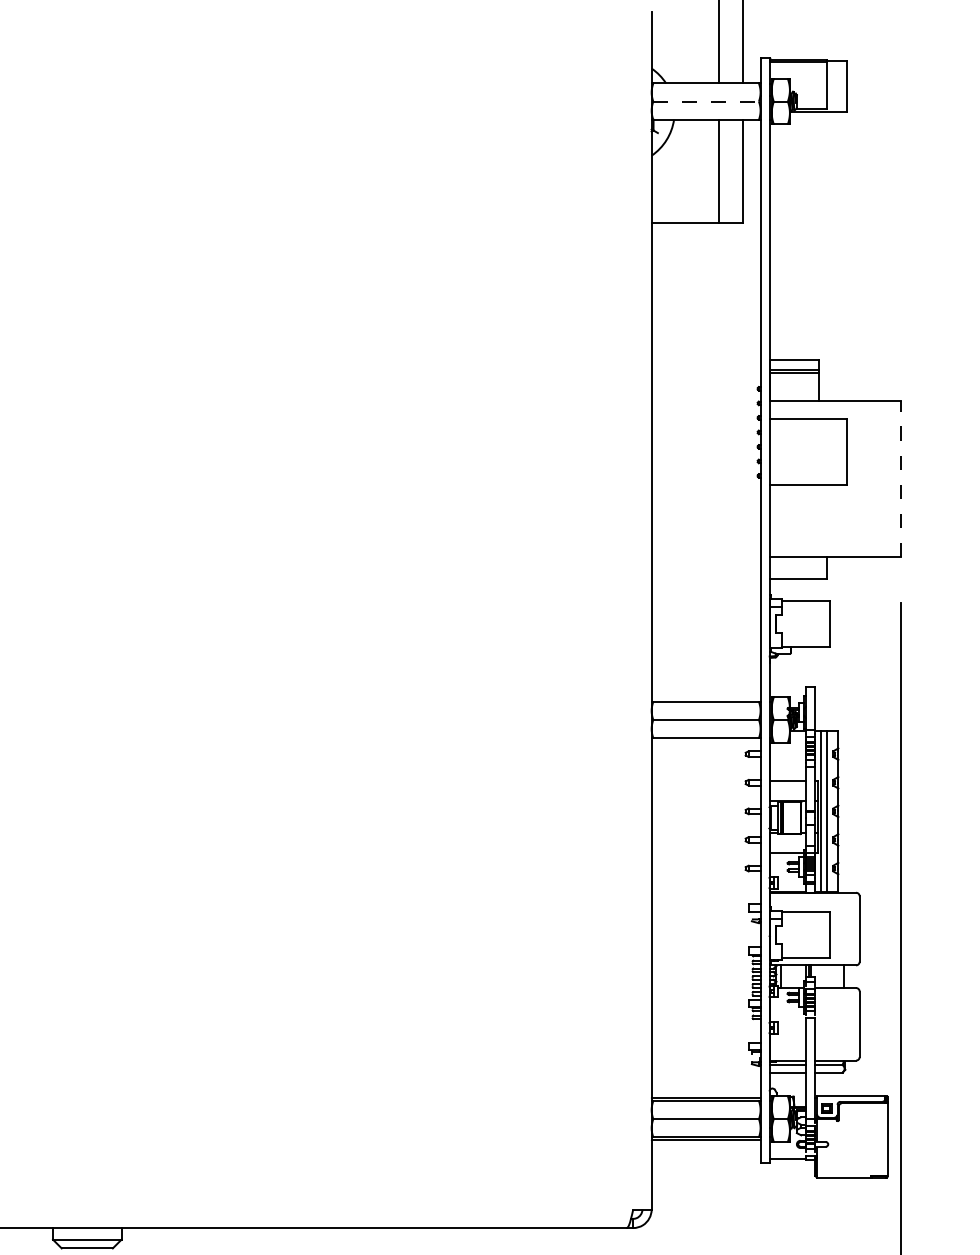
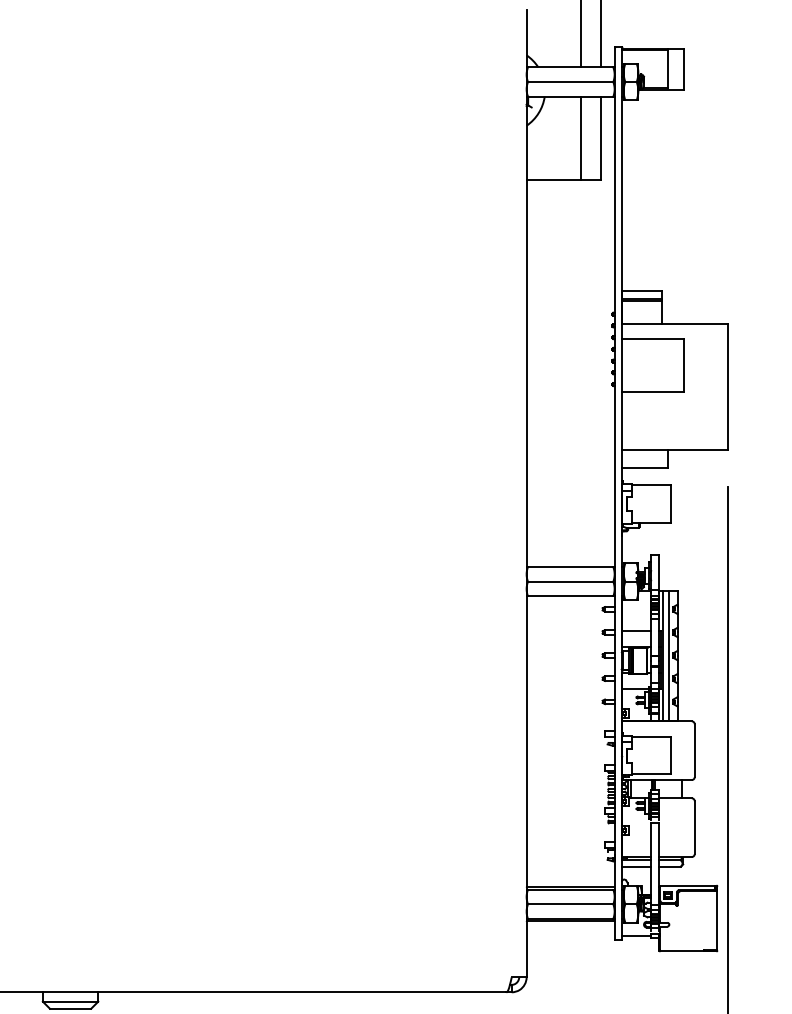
line: (705, 102) -> (570, 82), dashed -> solid
line: (901, 478) -> (728, 386), dashed -> solid

